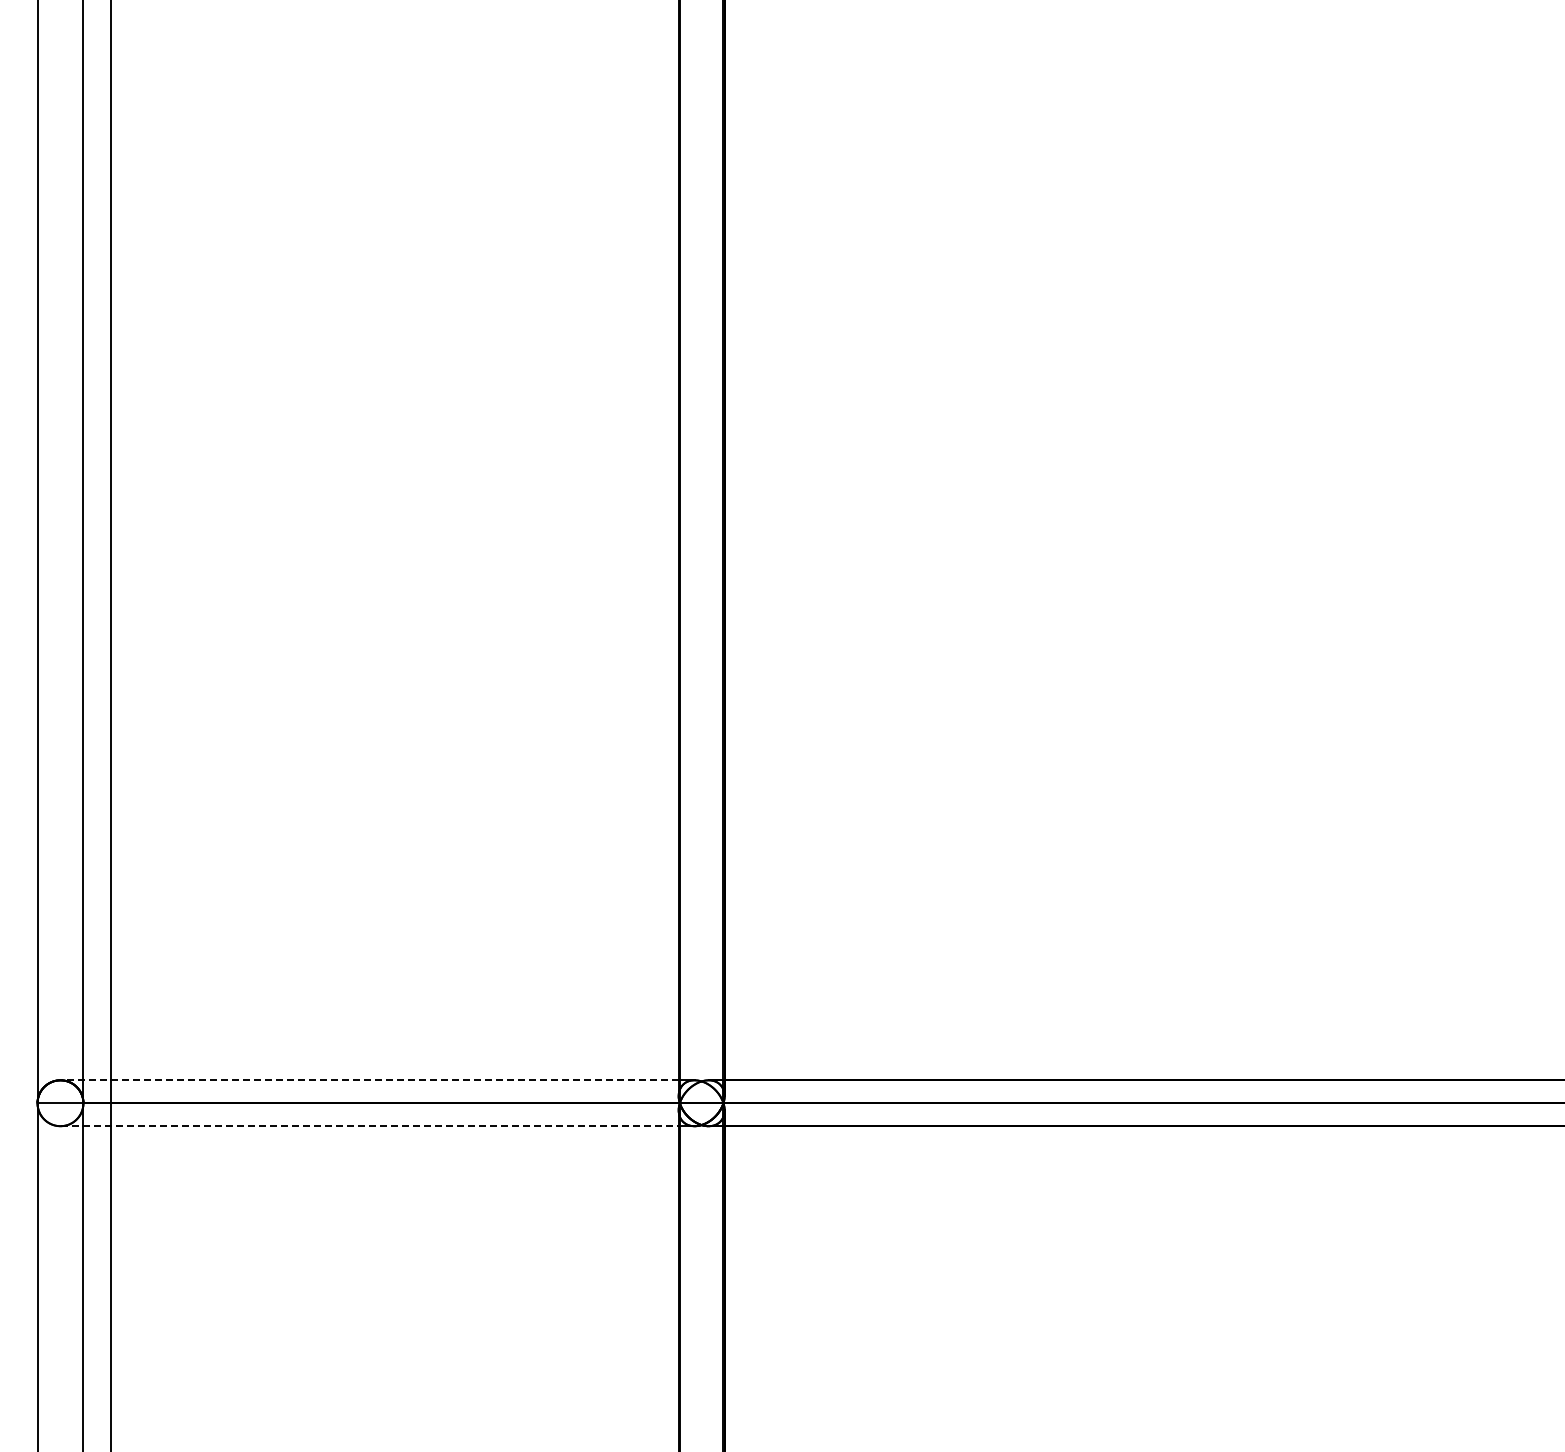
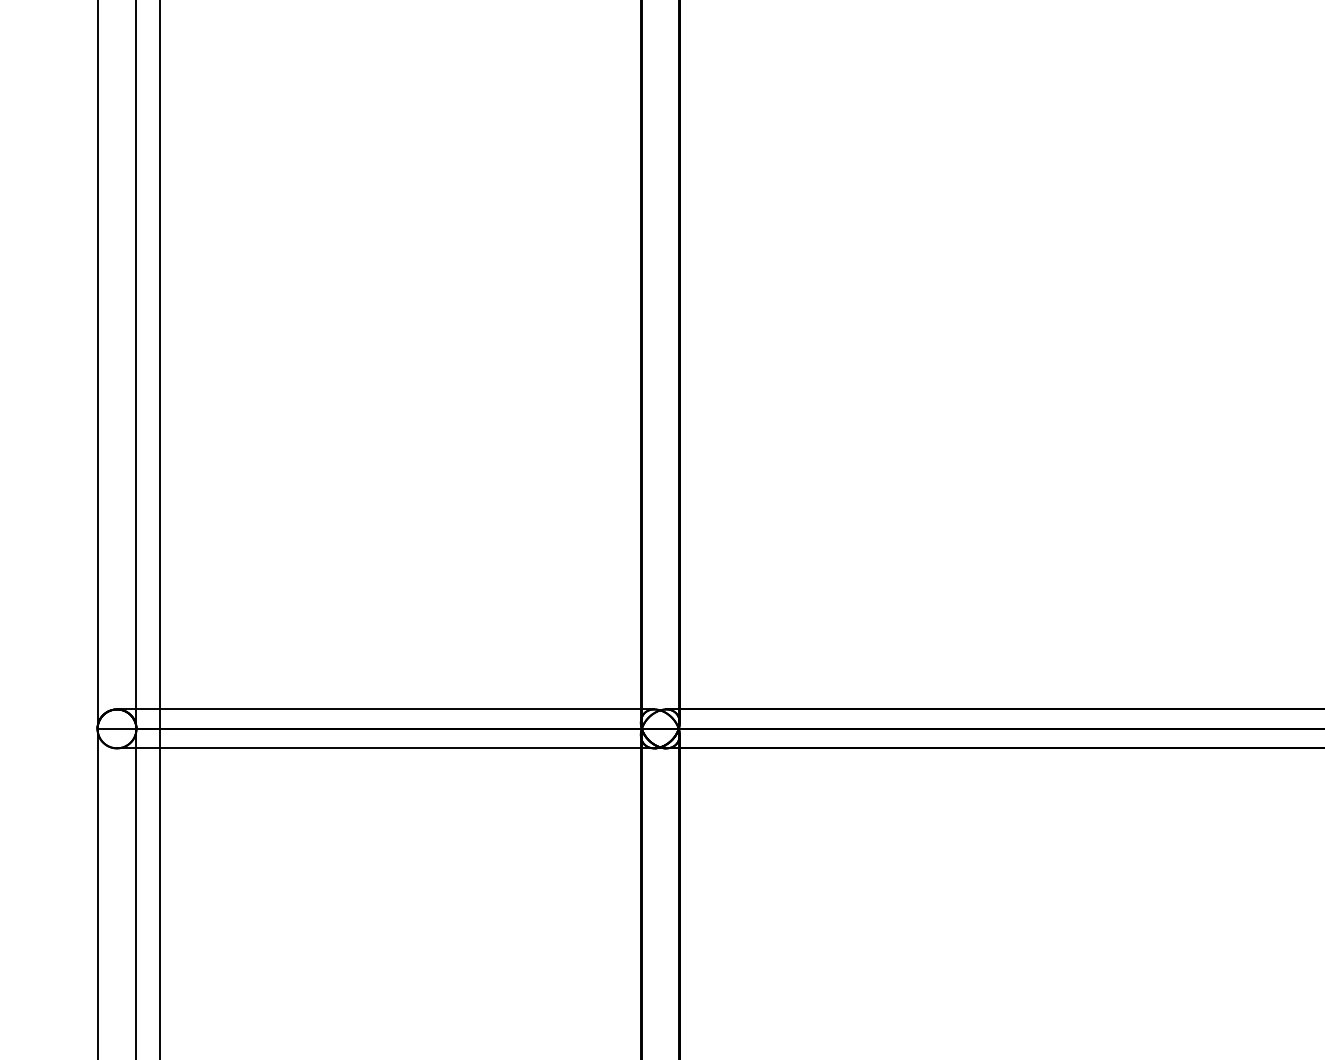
line: (369, 1080) -> (378, 709), dashed -> solid
line: (370, 1126) -> (379, 748), dashed -> solid

